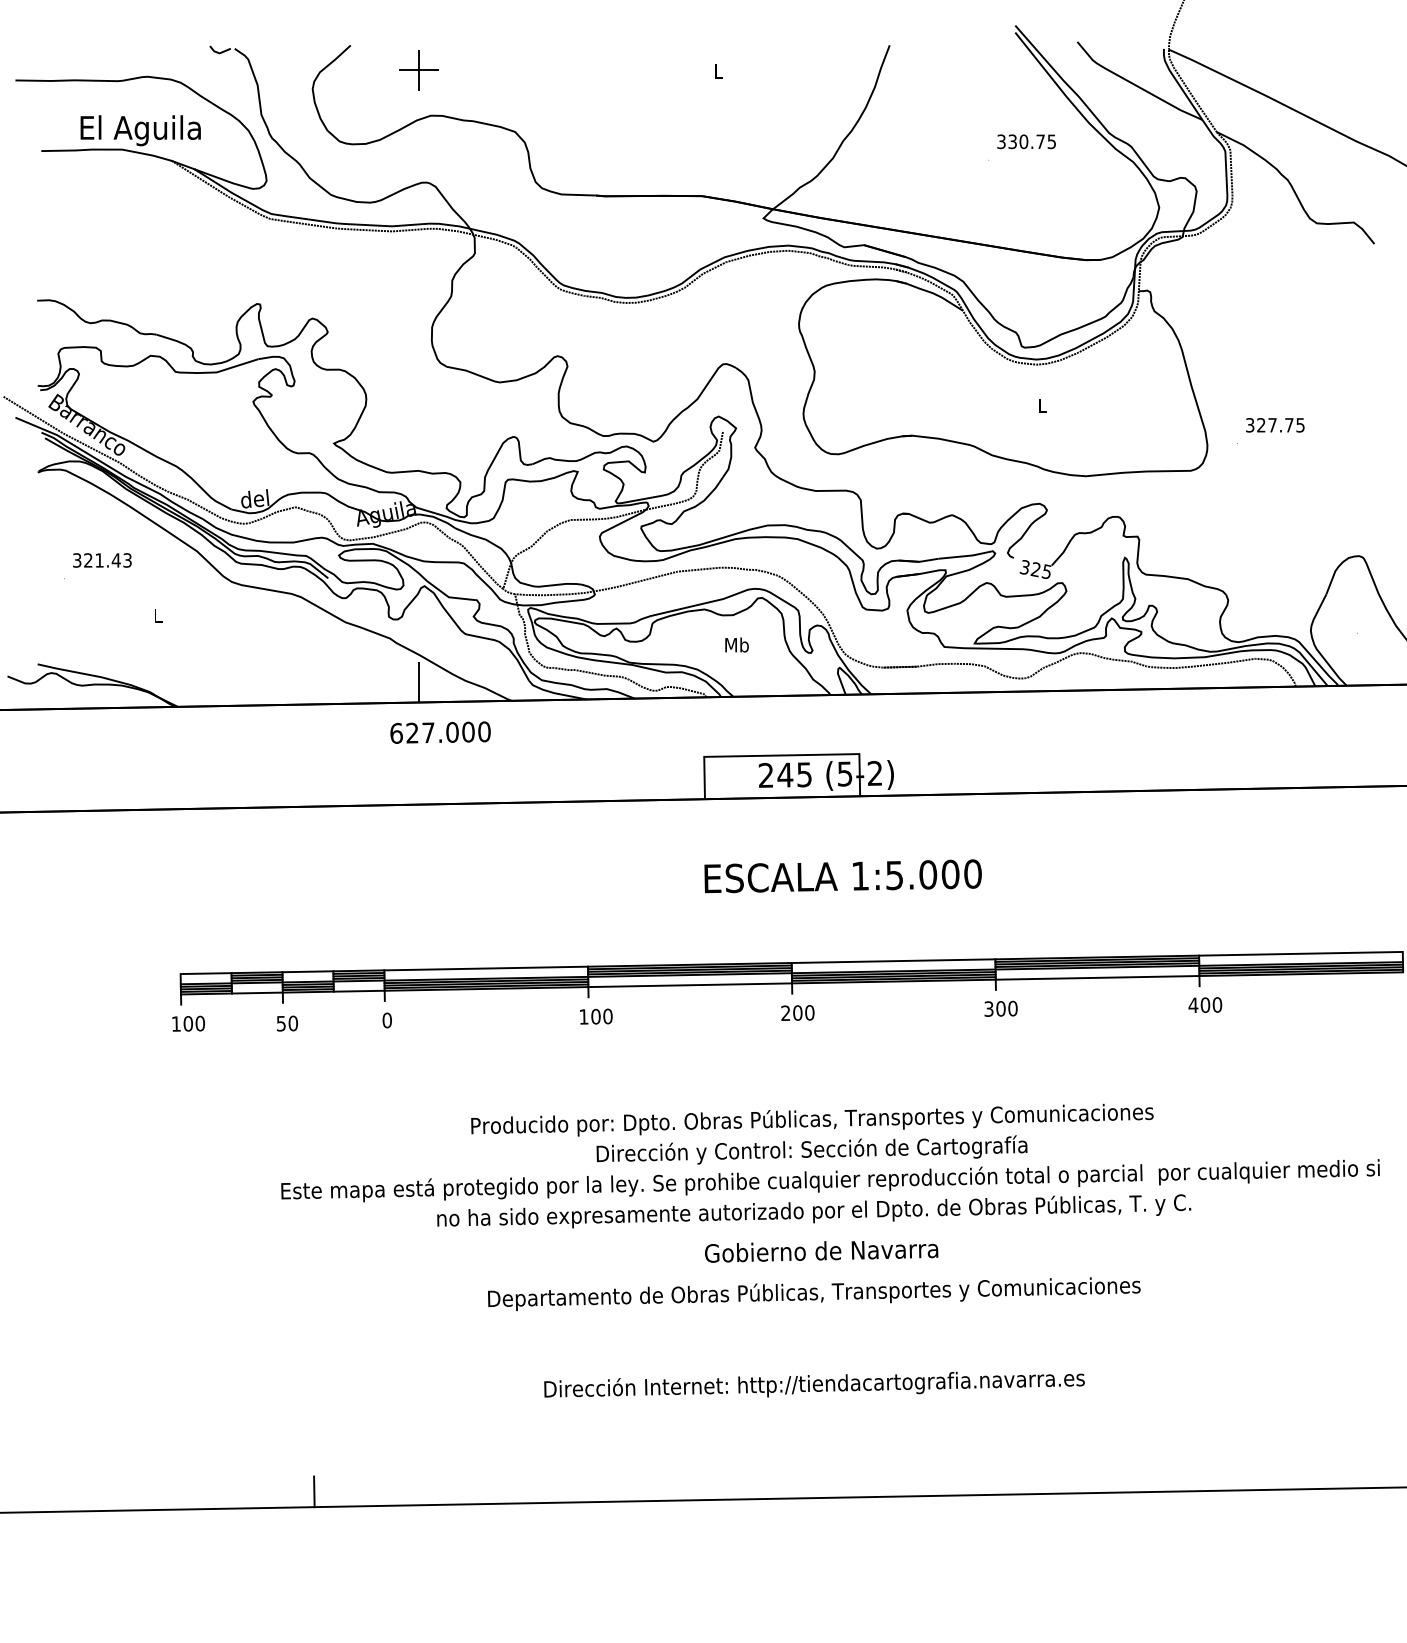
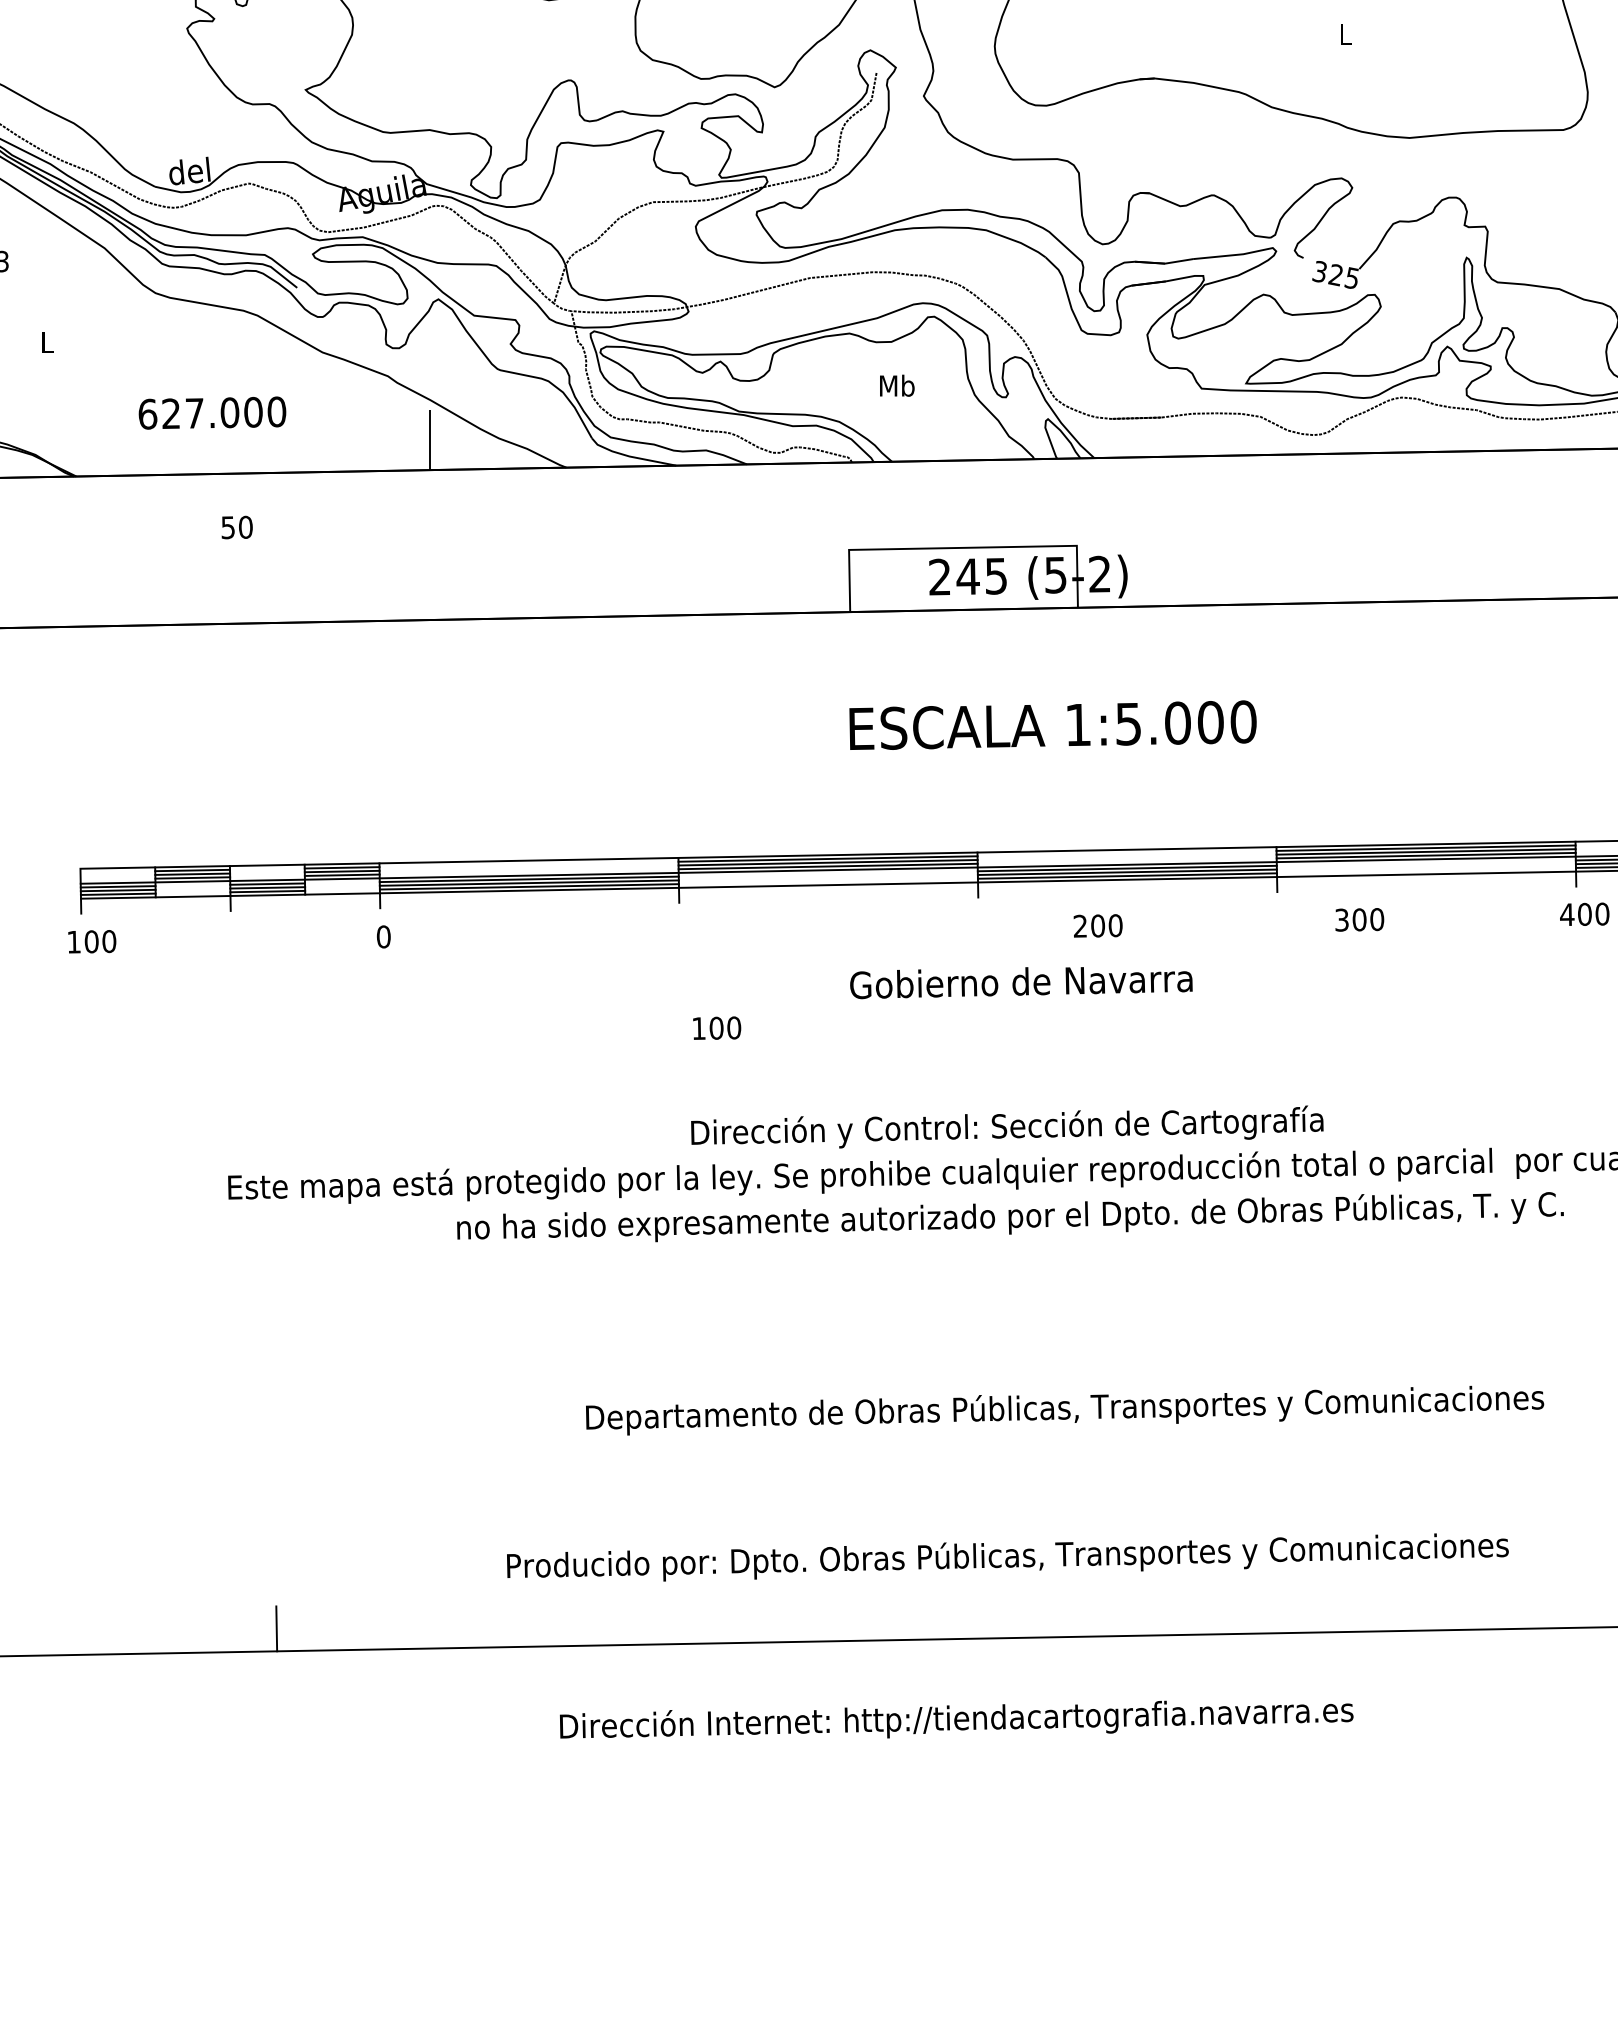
text: (440, 732) -> (212, 412), moved
text: (1000, 1008) -> (1358, 919), moved
text: (797, 1012) -> (1097, 925), moved
text: (596, 1016) -> (717, 1027), moved
text: (287, 1023) -> (237, 527), moved
text: (812, 1119) -> (1008, 1556), moved
text: (821, 1251) -> (1021, 982), moved
text: (814, 1294) -> (1065, 1411), moved
text: (814, 1384) -> (956, 1719), moved

